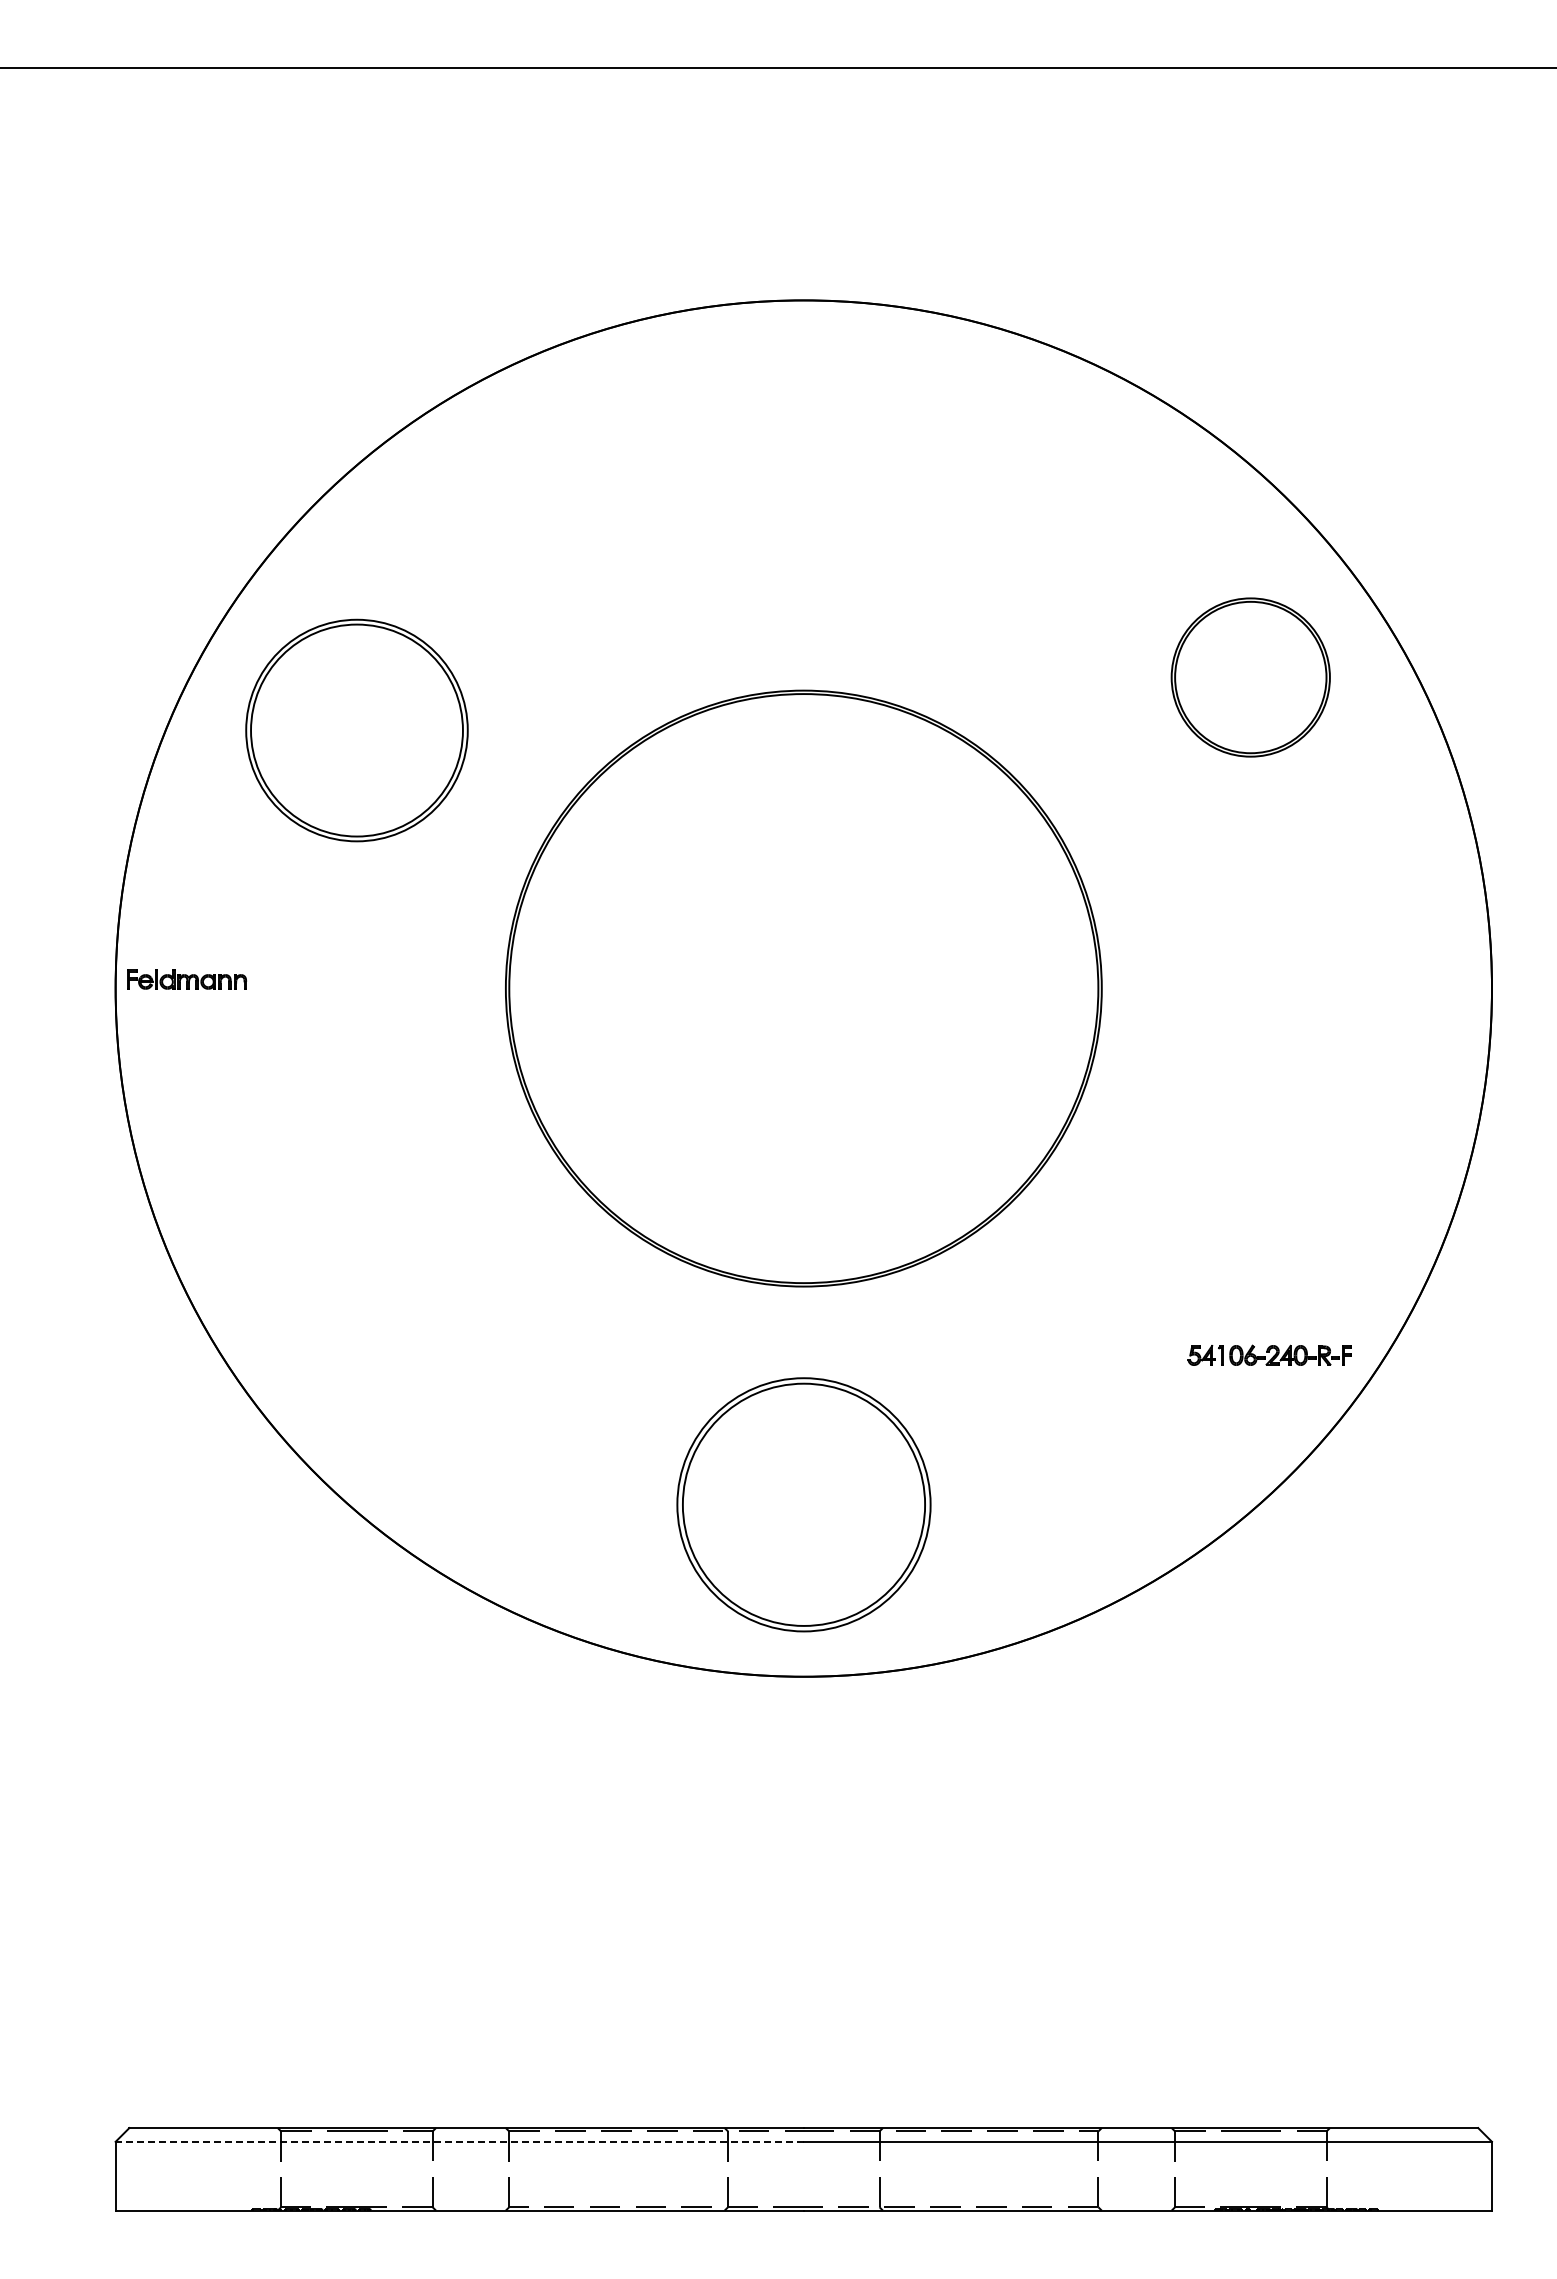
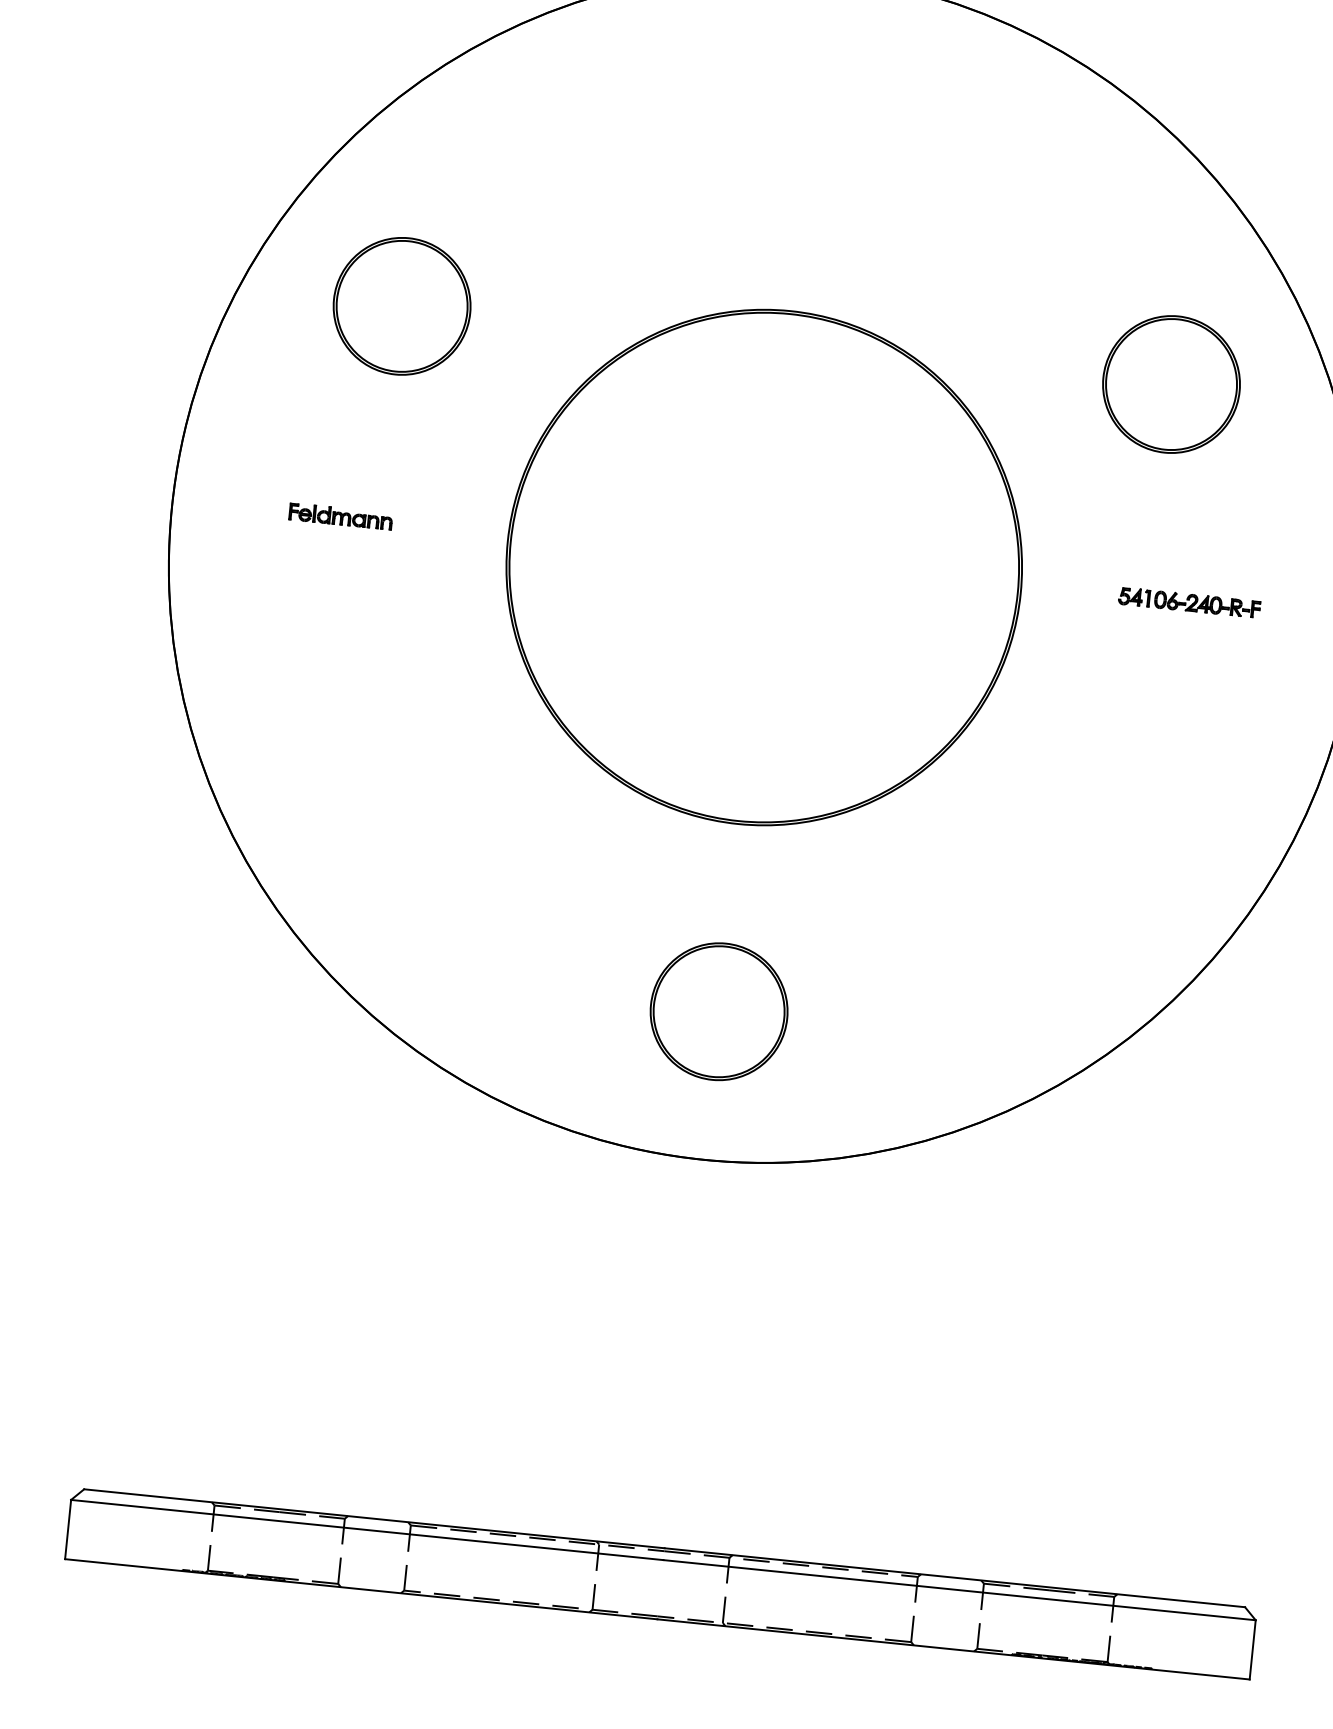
part: (1250, 677) -> (1171, 384), moved
part: (356, 730) -> (401, 306), size x0.71
part: (186, 979) -> (340, 516), moved
part: (1269, 1354) -> (1189, 601), moved
part: (803, 1504) -> (718, 1011), size x0.62
line: (459, 2141) -> (367, 1529), dashed -> solid

